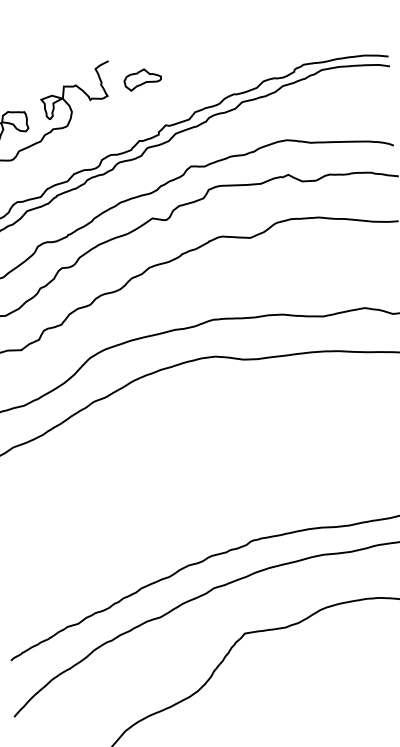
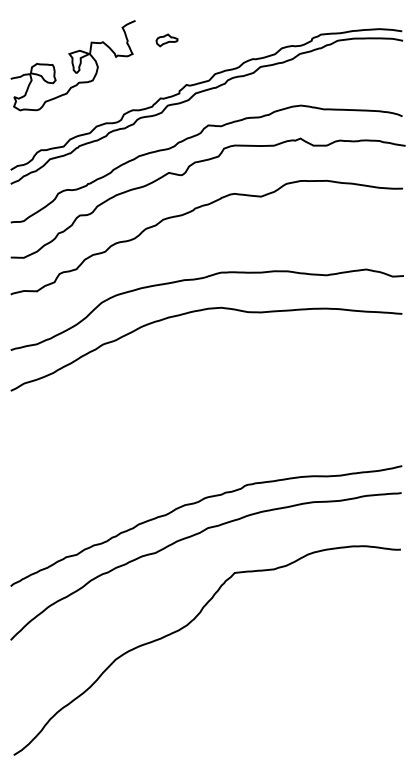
part: (142, 79) -> (166, 40), size x0.6

